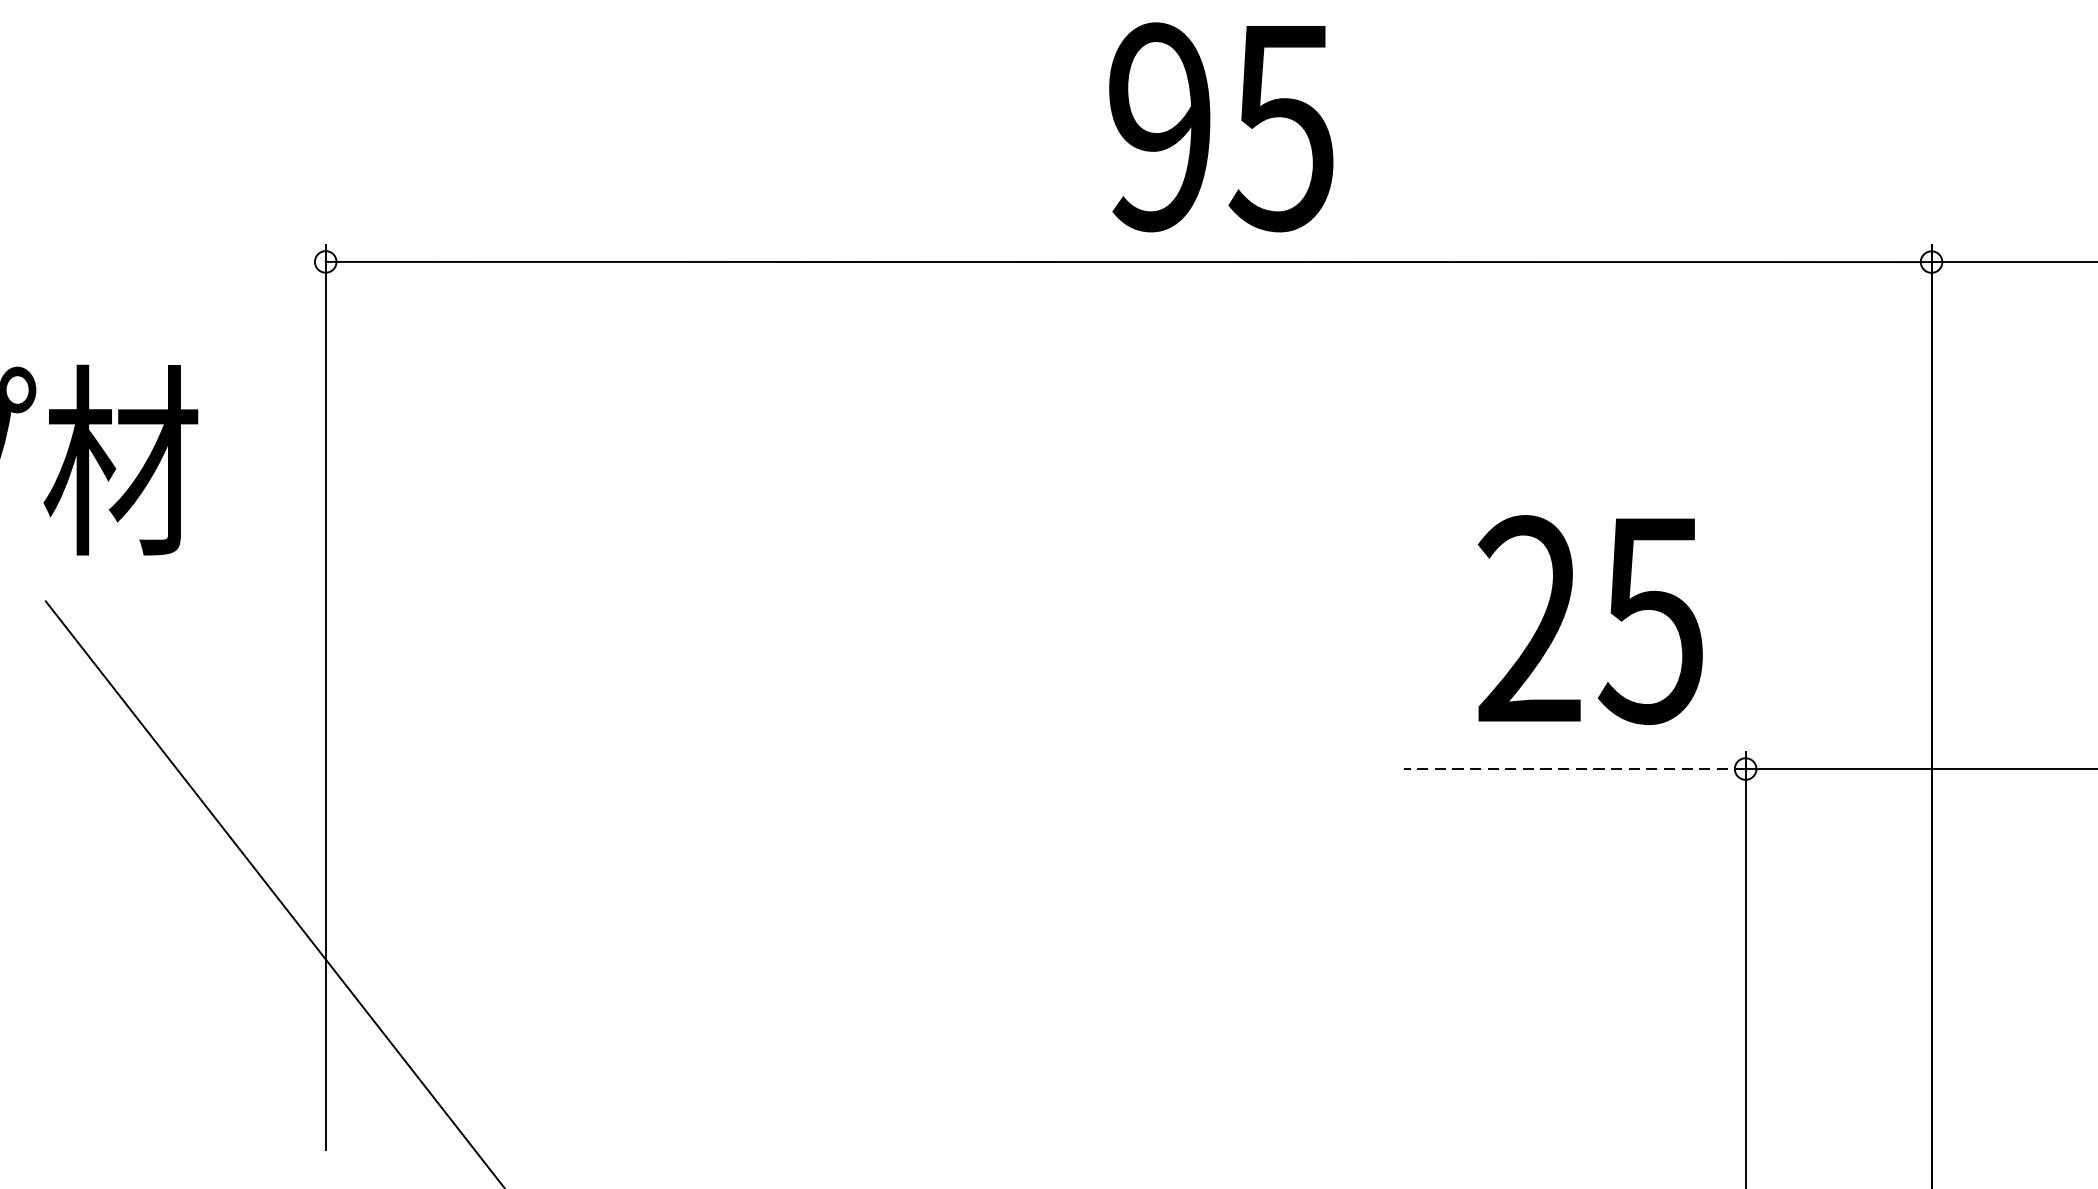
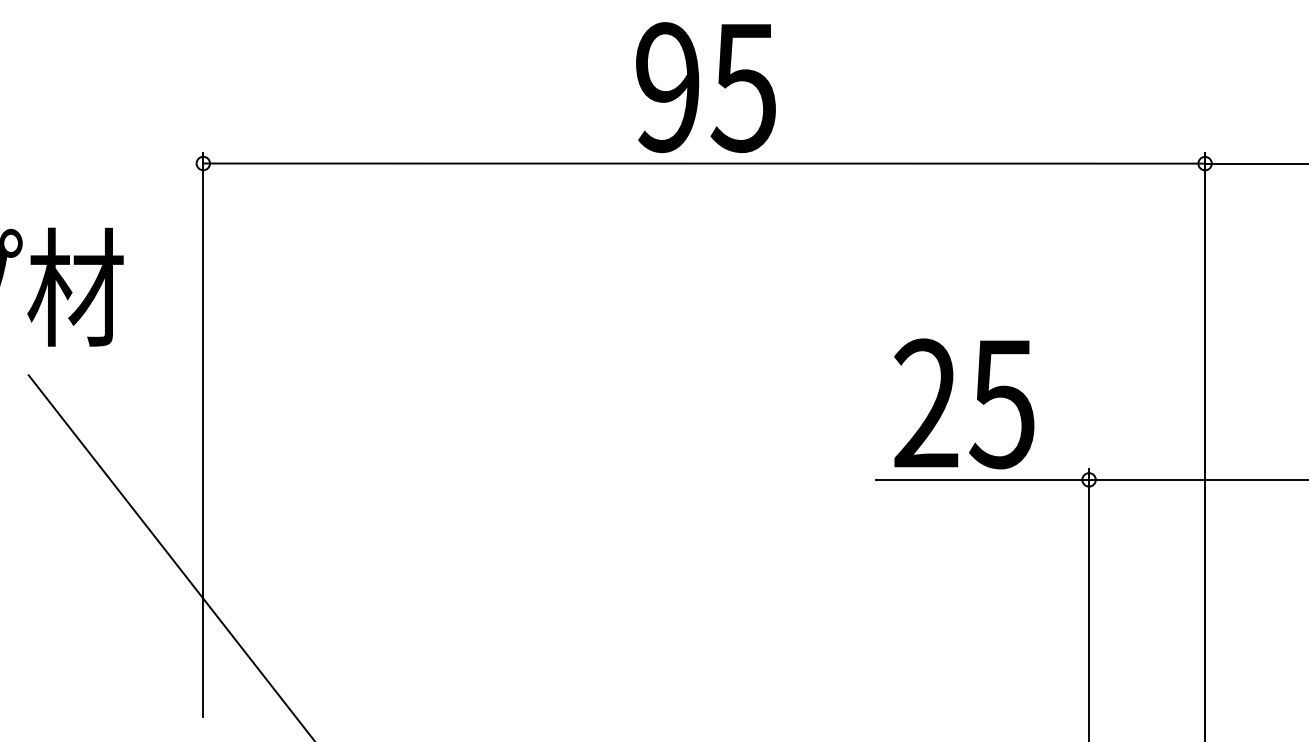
text: (1220, 127) -> (705, 87), moved
text: (1590, 619) -> (964, 403), moved
line: (1574, 768) -> (982, 479), dashed -> solid

